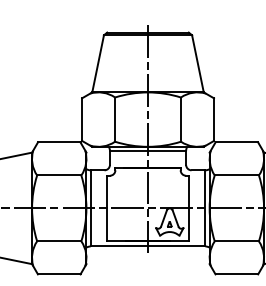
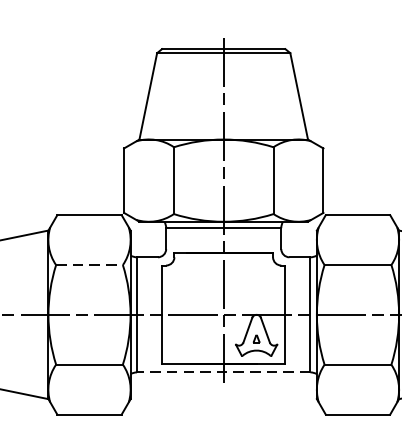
line: (59, 175) -> (89, 265), solid -> dashed
line: (147, 246) -> (222, 372), solid -> dashed

